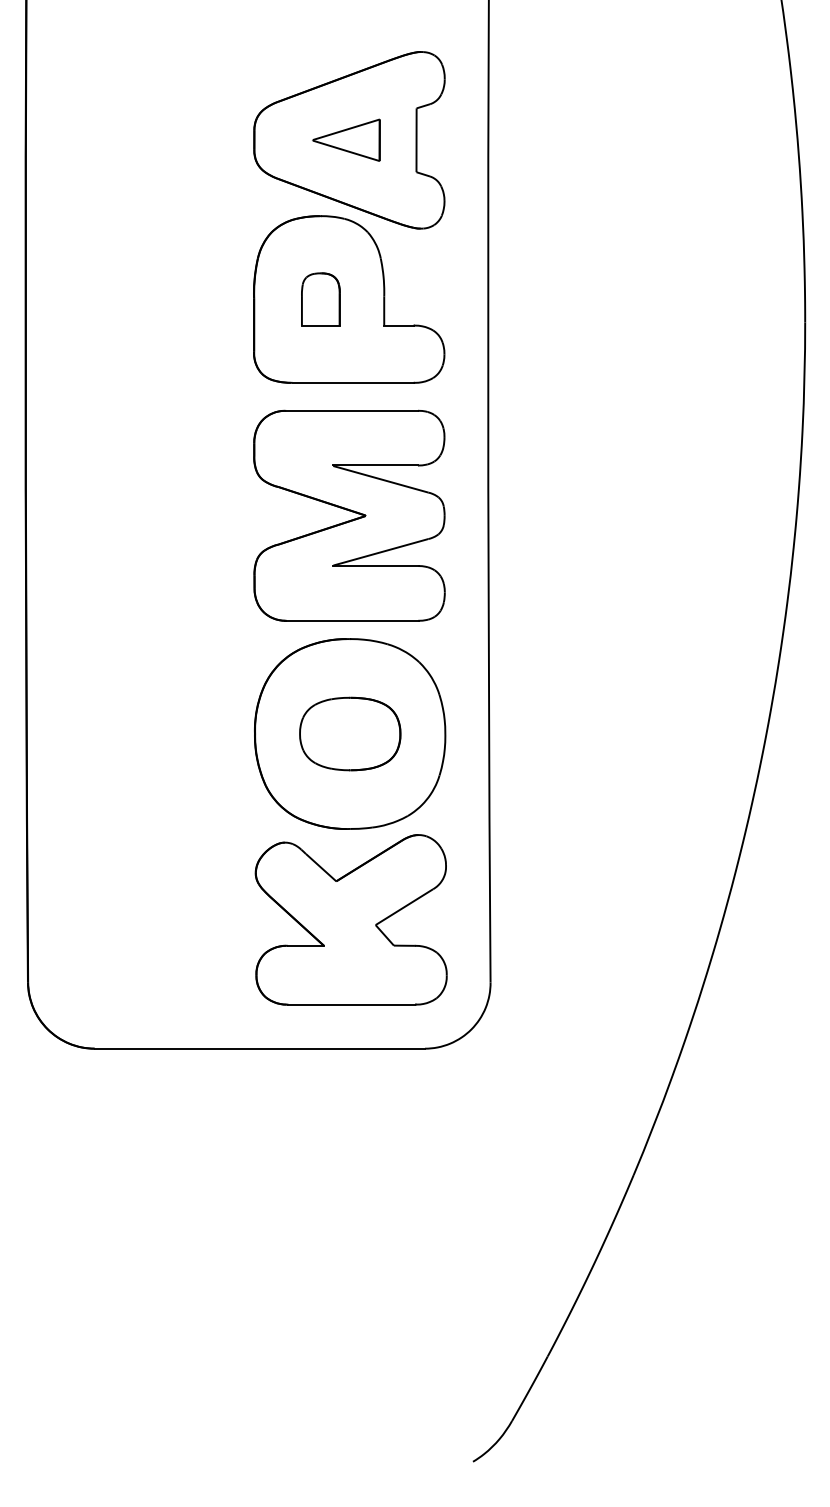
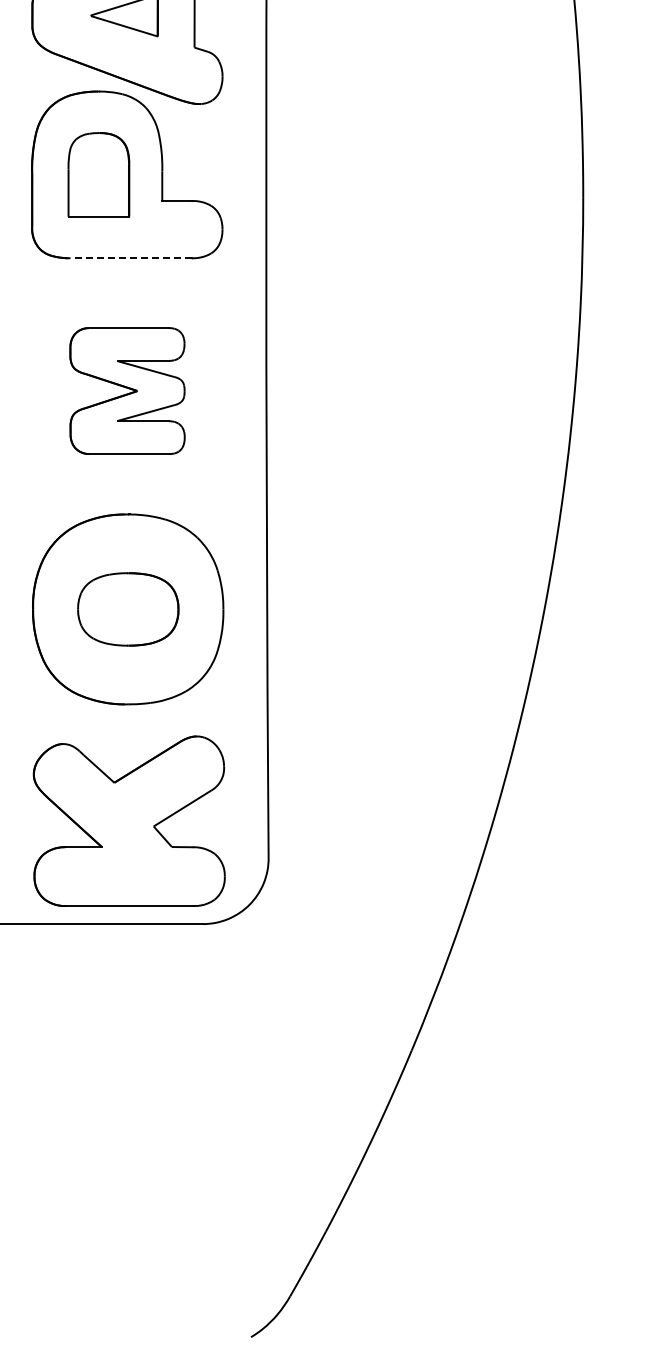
part: (320, 299) -> (98, 174), size x1.6
line: (353, 382) -> (131, 257), solid -> dashed
part: (349, 515) -> (127, 390), size x0.6
part: (350, 919) -> (128, 820), moved

